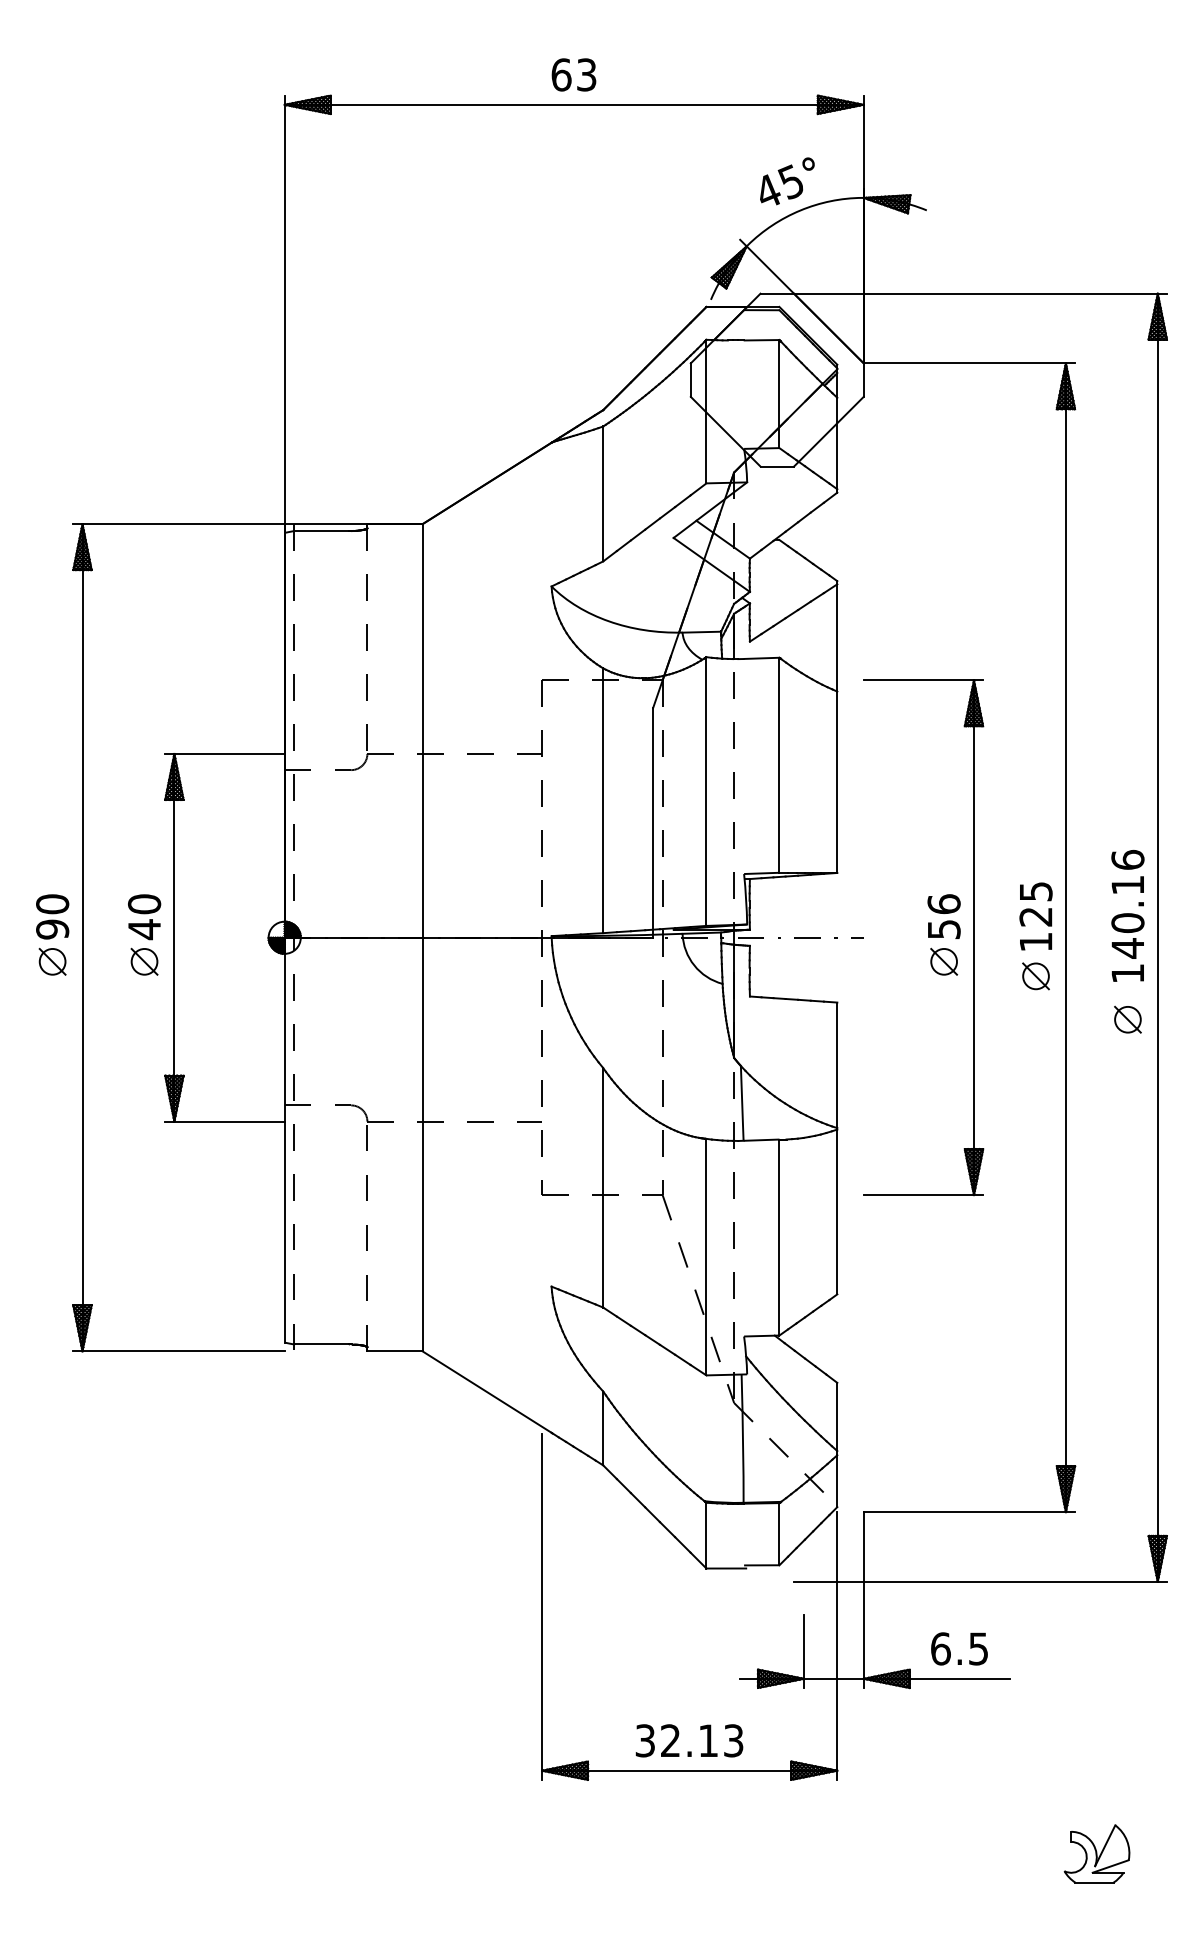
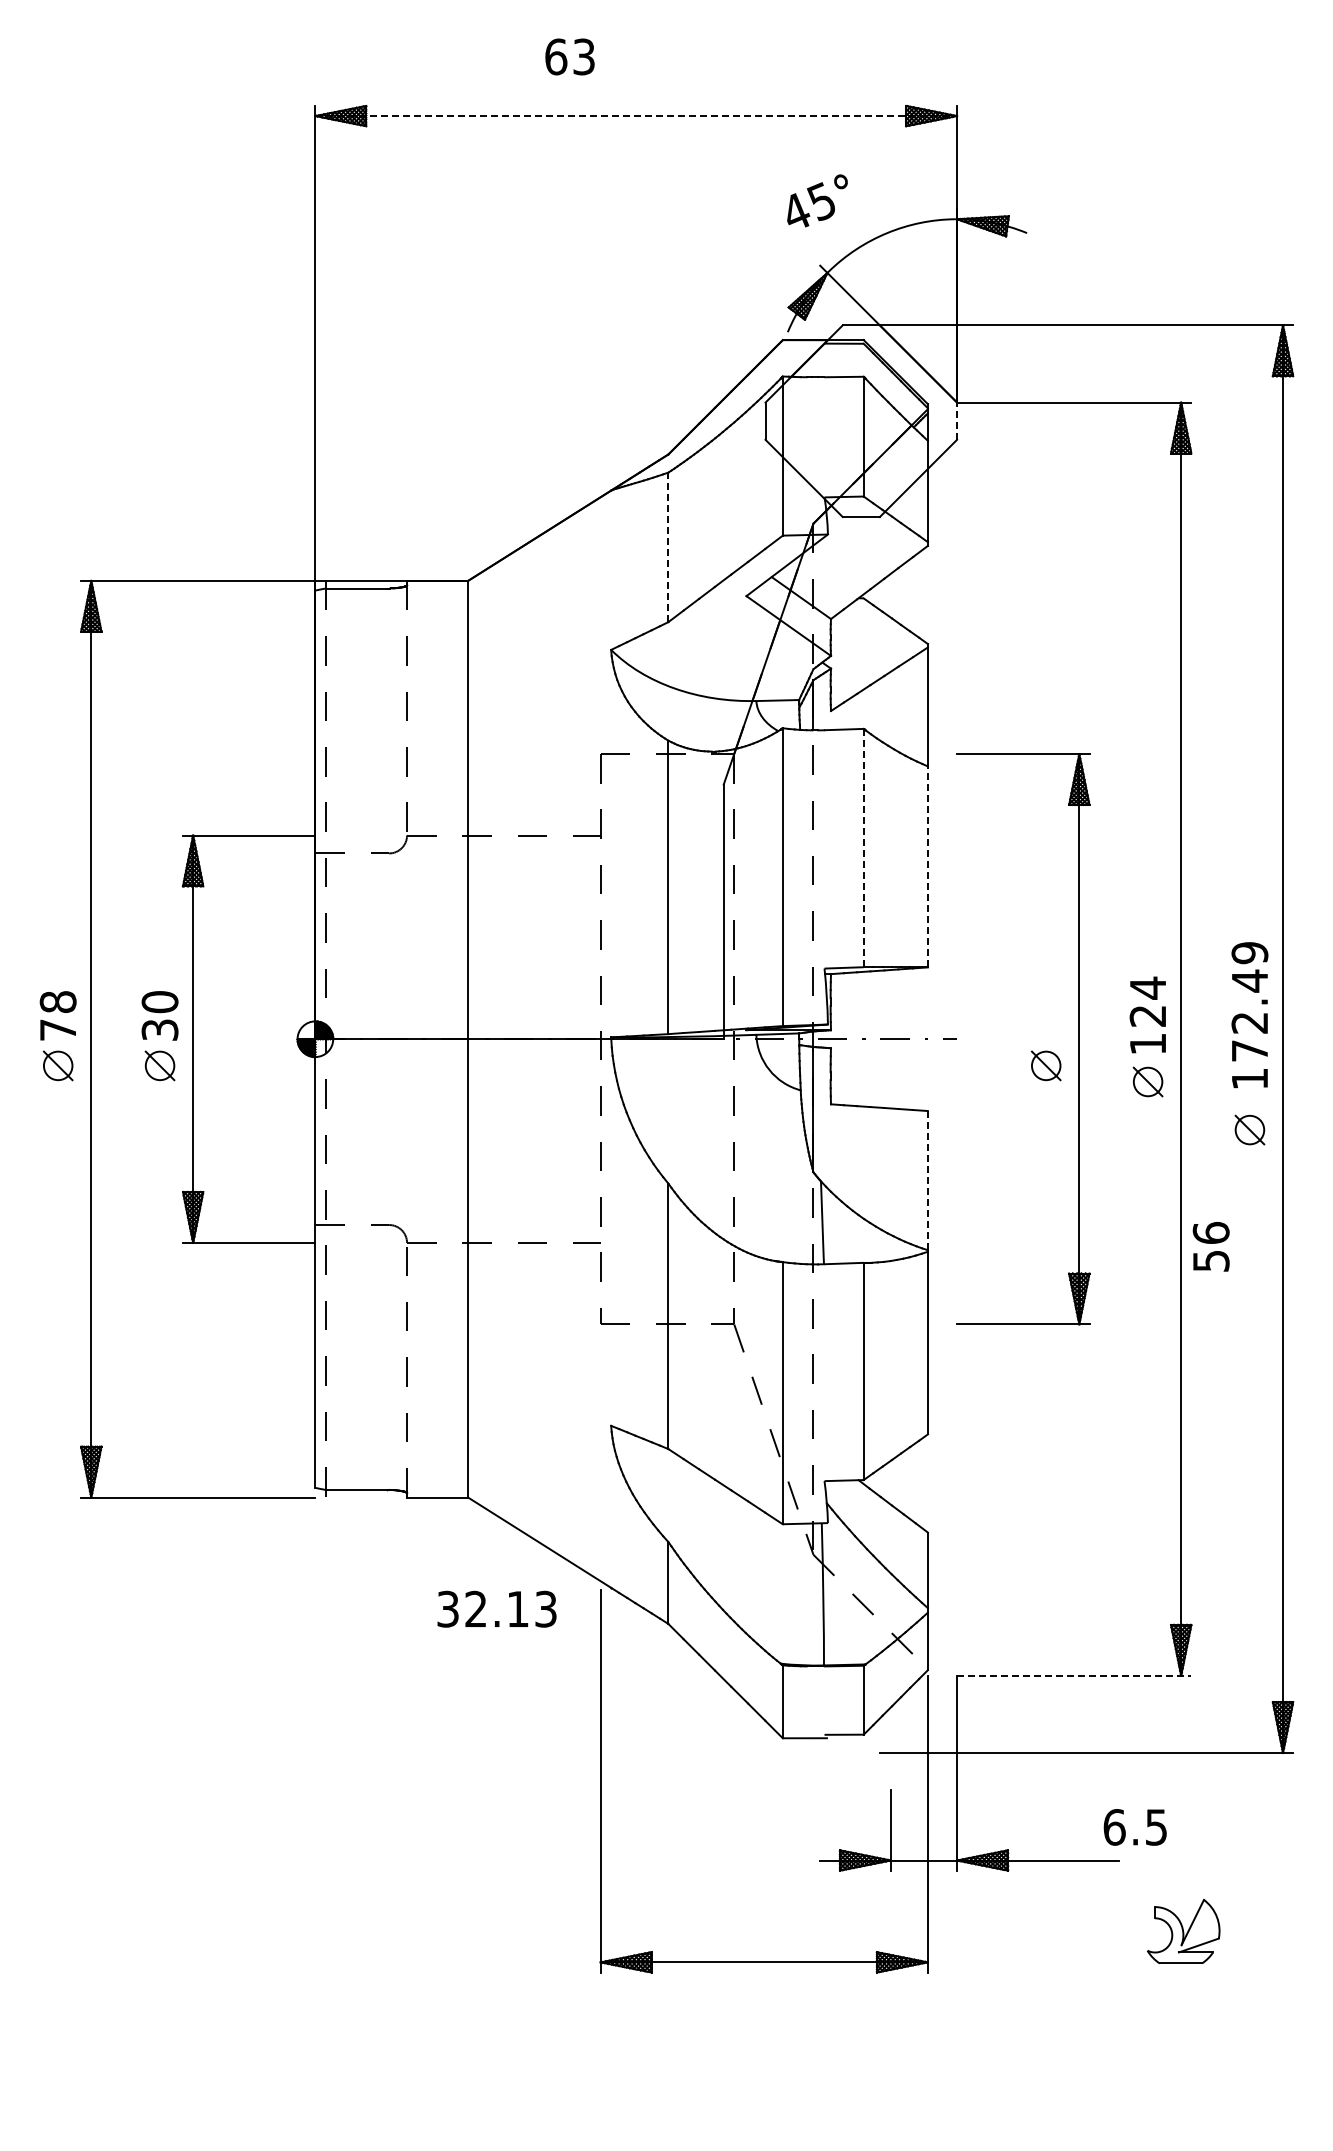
text: (573, 74) -> (569, 56), moved
line: (574, 105) -> (636, 116), solid -> dashed
text: (787, 180) -> (817, 200), moved
line: (864, 380) -> (957, 421), solid -> dashed
line: (603, 494) -> (668, 547), solid -> dashed
line: (779, 764) -> (863, 847), solid -> dashed
line: (837, 781) -> (927, 866), solid -> dashed
text: (1036, 891) -> (1148, 987), 125 -> 124
text: (1127, 903) -> (1249, 1001), 140.16 -> 172.49
text: (943, 916) -> (1210, 1246), moved
text: (51, 917) -> (57, 1016), 90 -> 78
text: (144, 928) -> (159, 1029), 40 -> 30
line: (837, 1065) -> (927, 1180), solid -> dashed
line: (969, 1511) -> (1074, 1675), solid -> dashed
text: (958, 1649) -> (1134, 1827), moved
text: (689, 1740) -> (496, 1608), moved
part: (1096, 1852) -> (1183, 1930), moved

